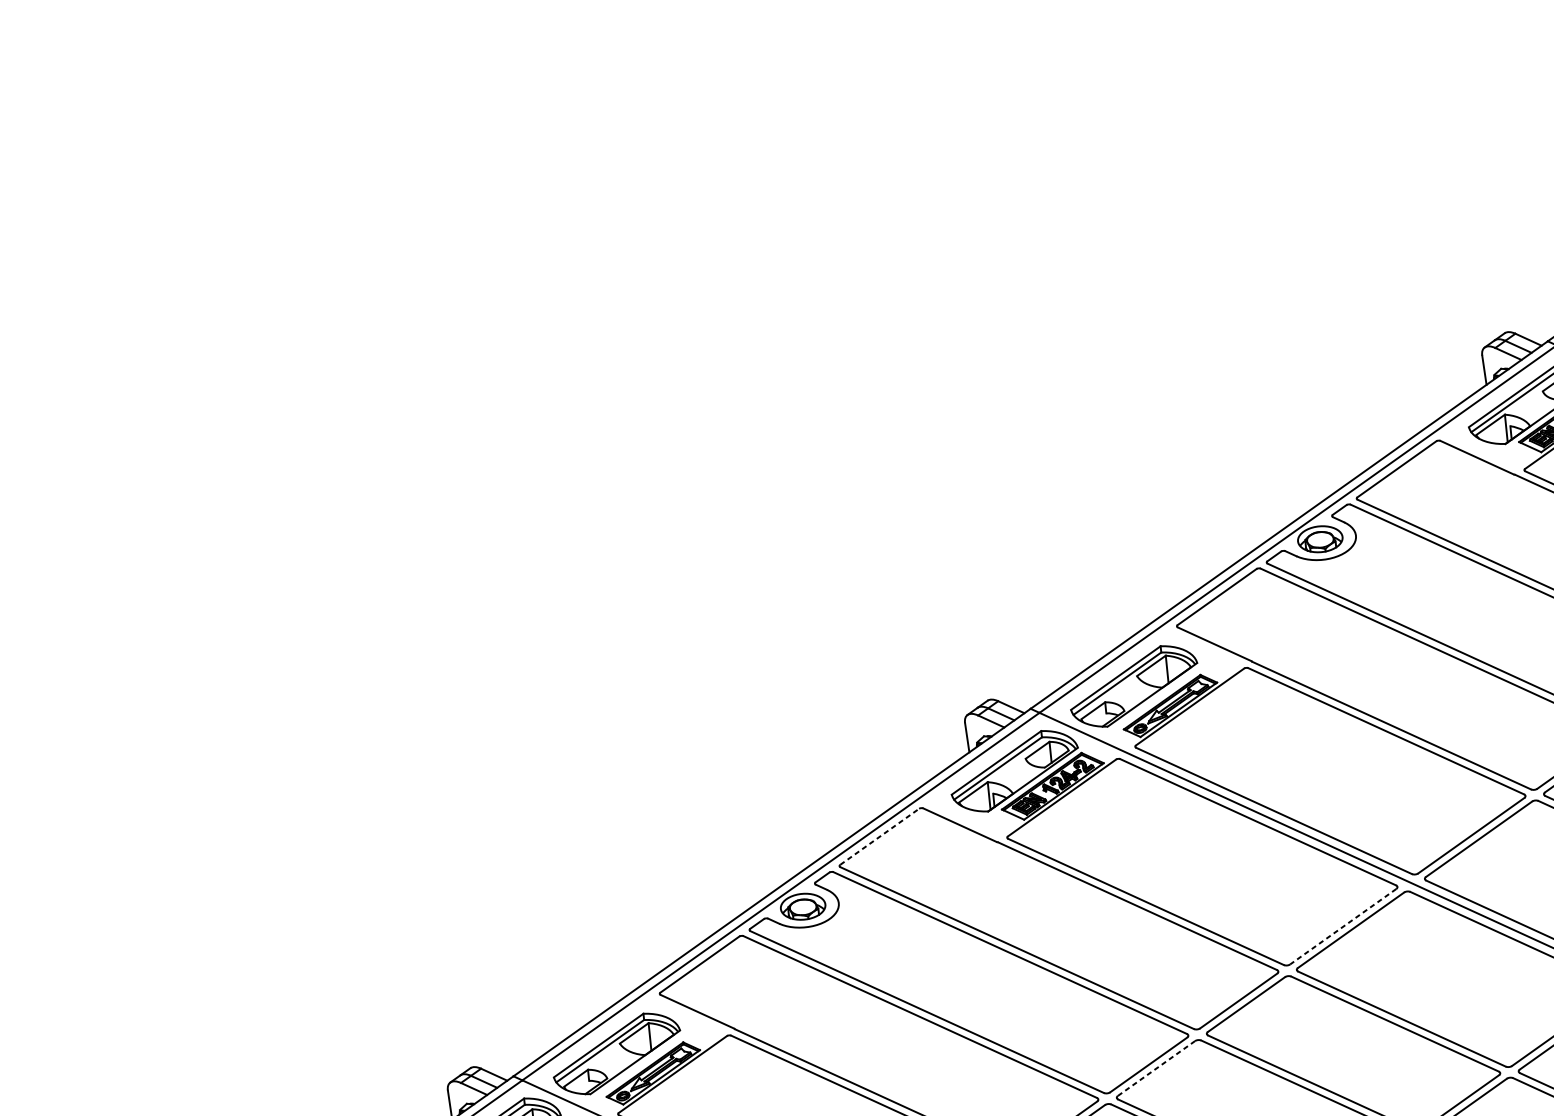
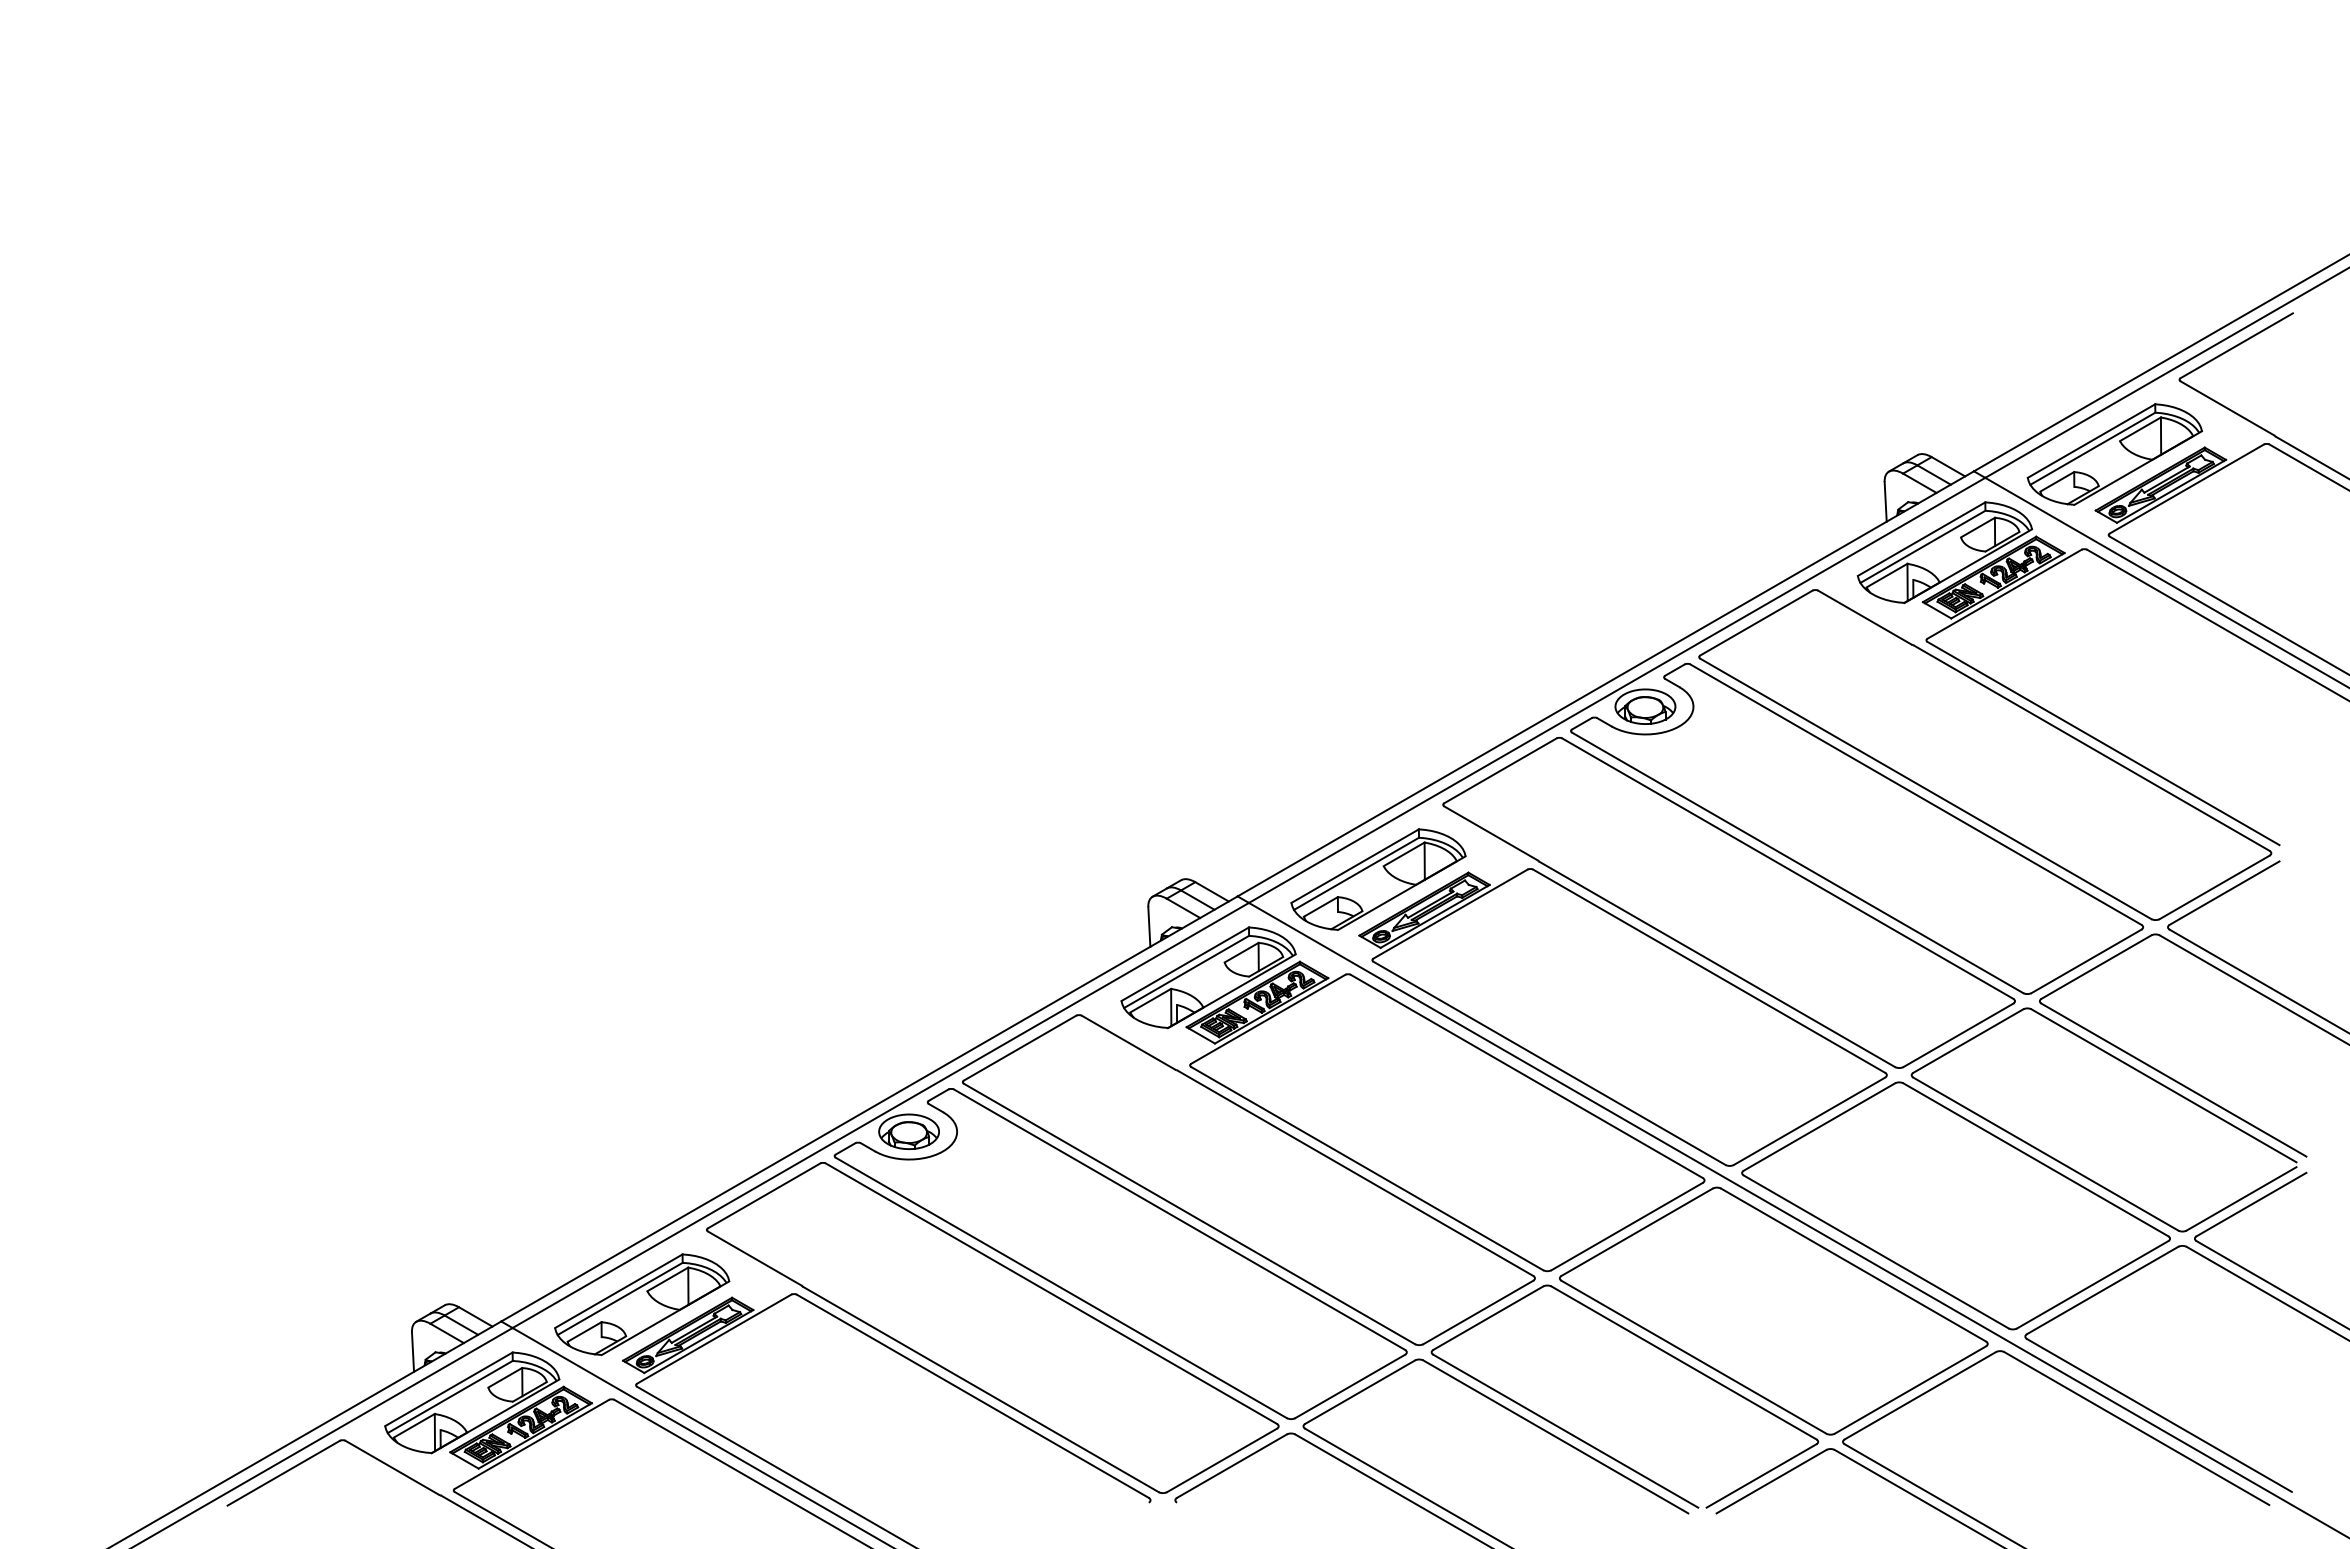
line: (880, 837) -> (1020, 1048), dashed -> solid
line: (1342, 926) -> (1626, 1226), dashed -> solid
line: (1156, 1067) -> (1360, 1391), dashed -> solid

